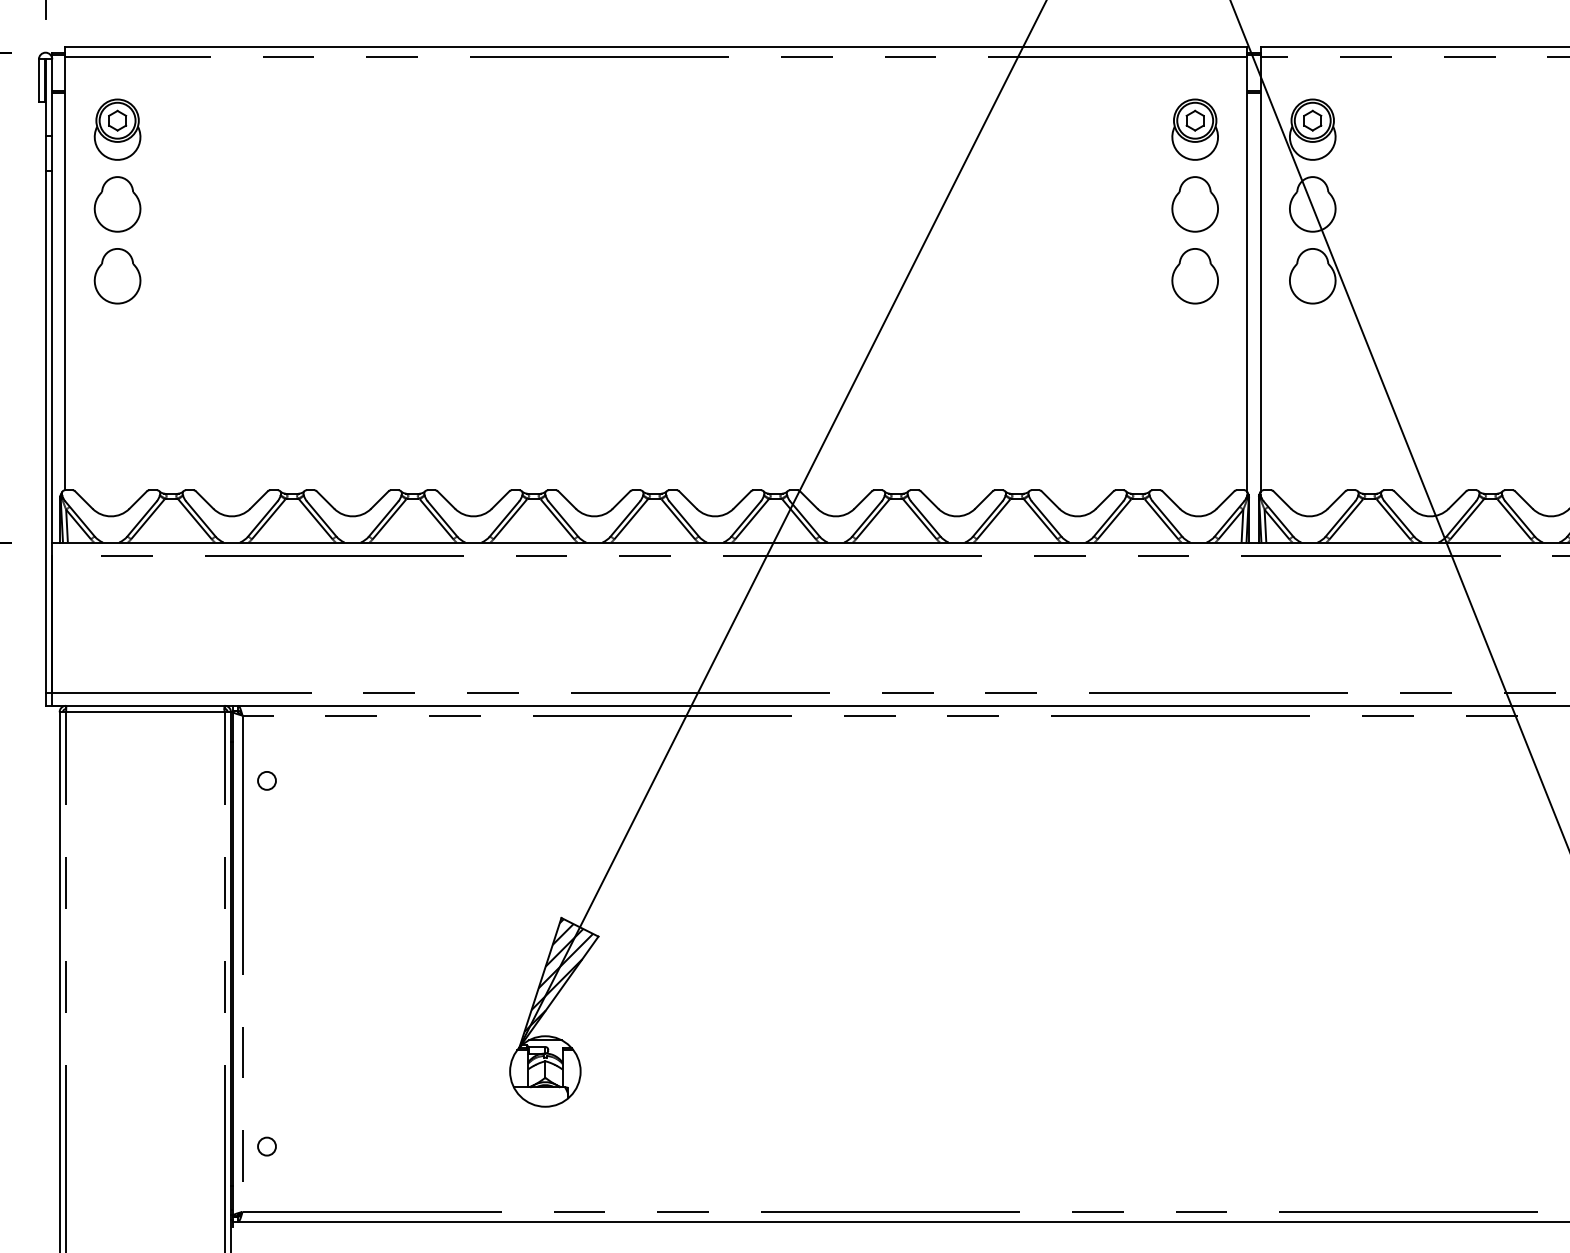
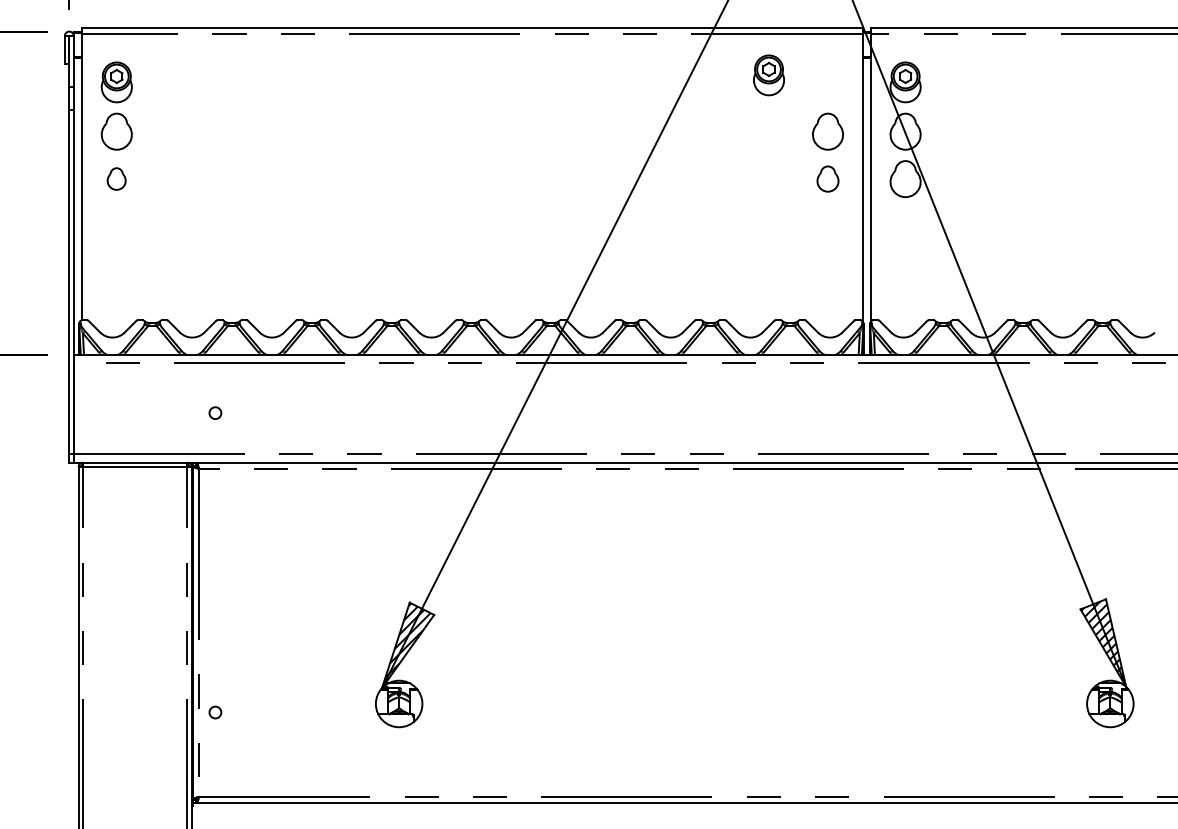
part: (1194, 129) -> (768, 75), moved
part: (117, 275) -> (116, 178), size x0.6
part: (1194, 275) -> (827, 178), size x0.7
circle: (267, 779) -> (215, 412), moved
circle: (267, 1146) -> (215, 712), moved

